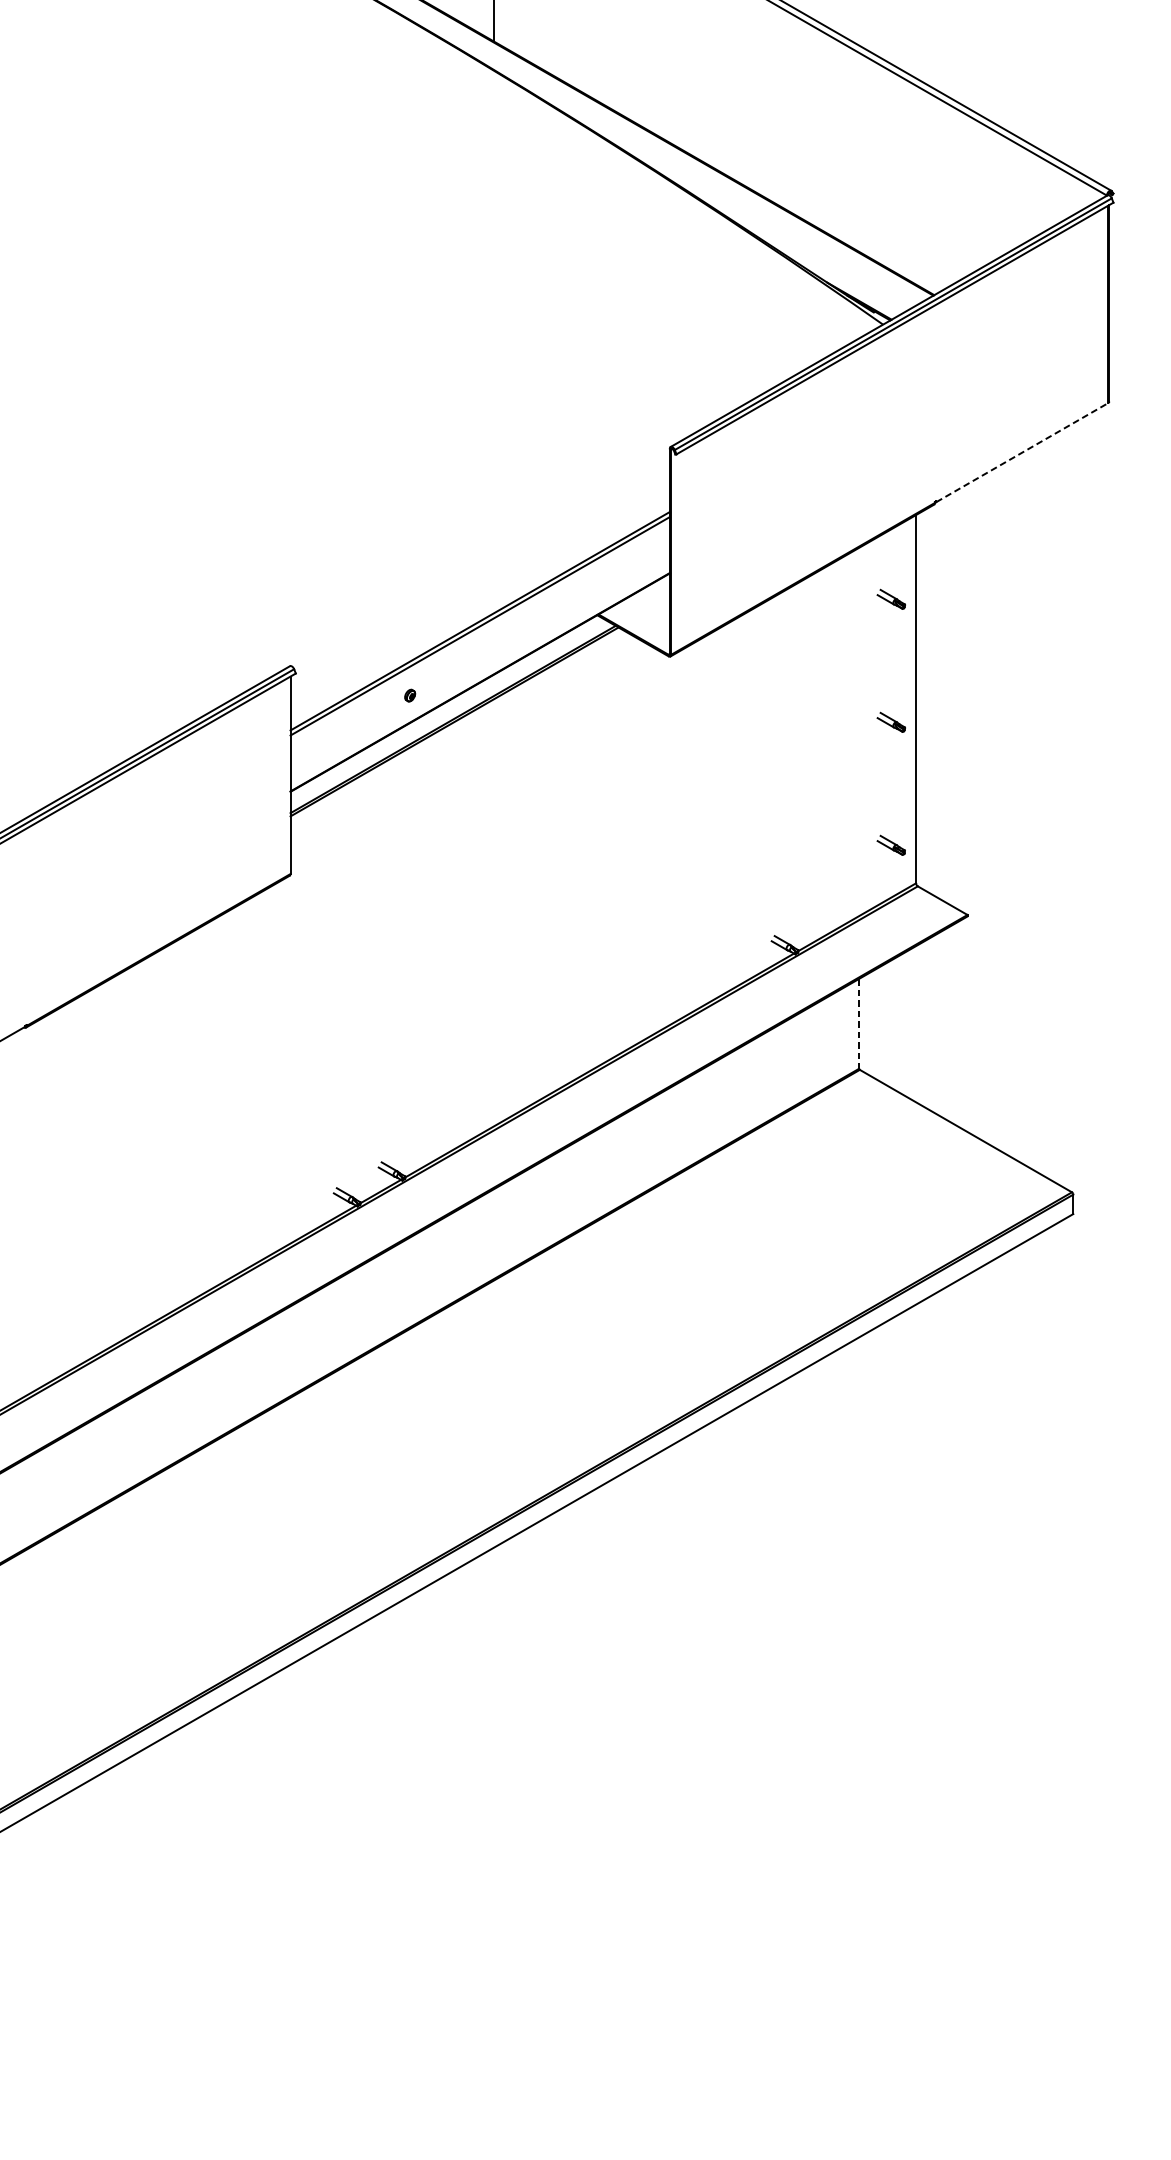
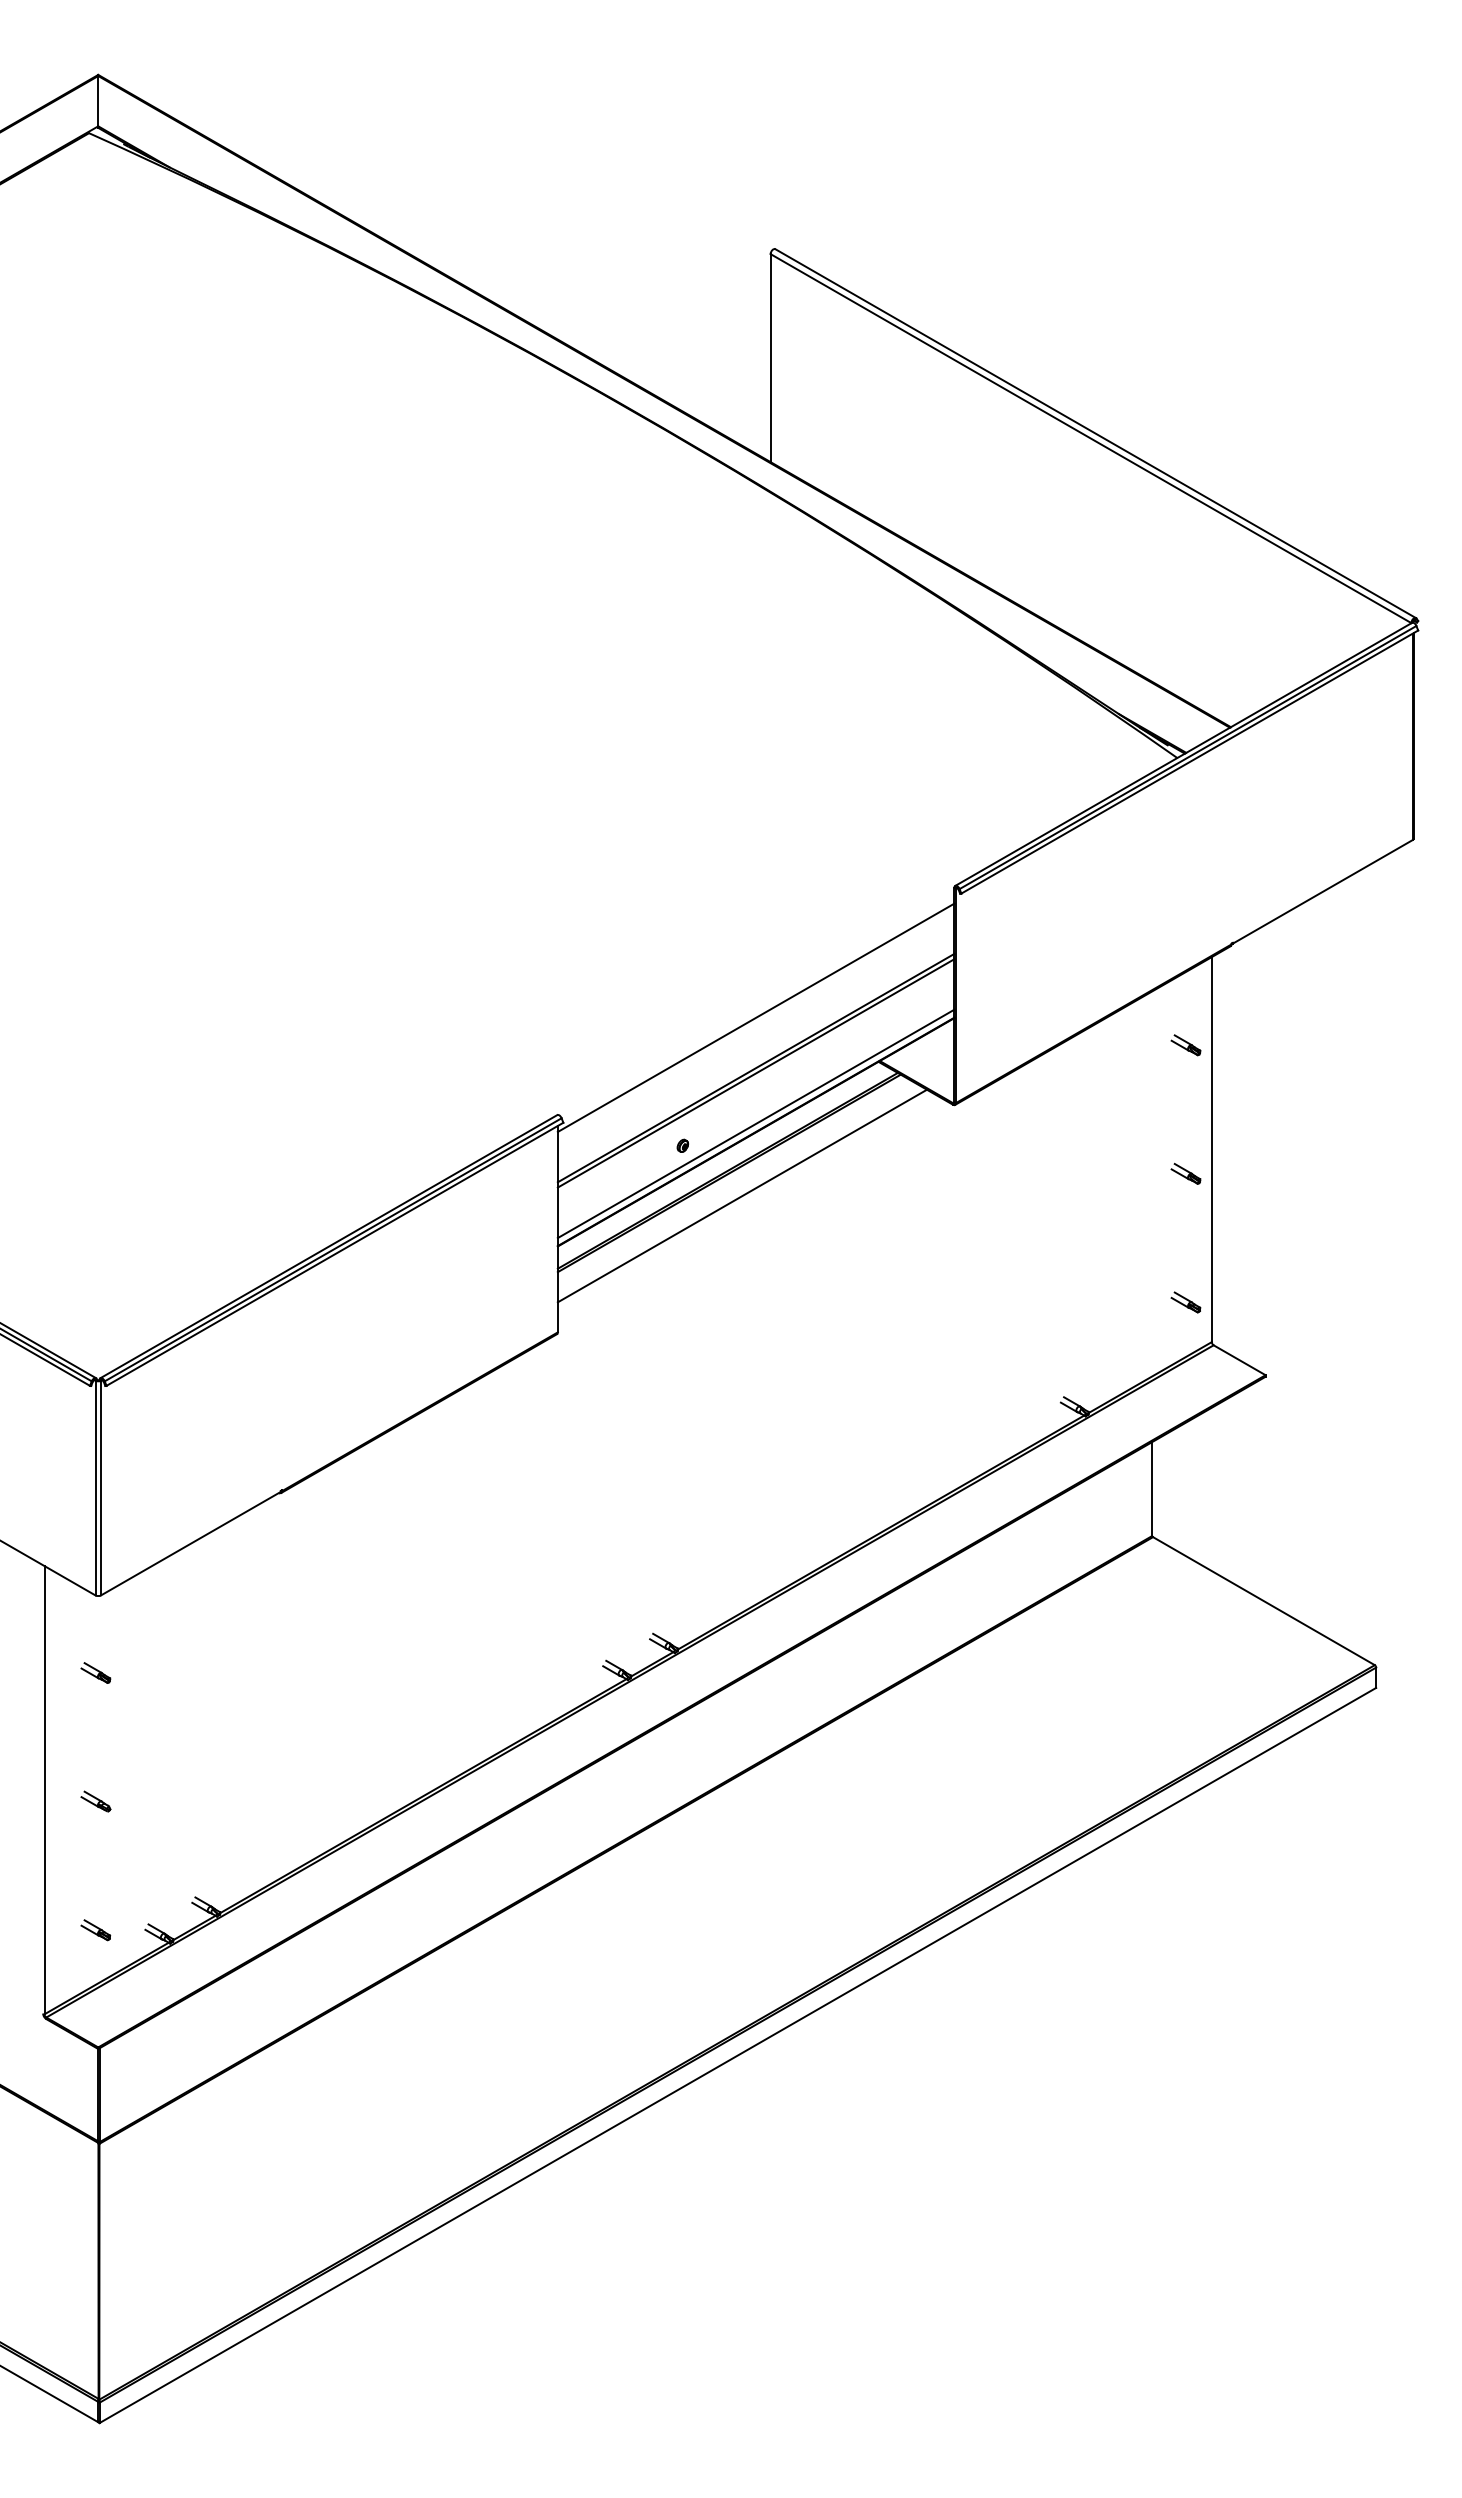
line: (1021, 452) -> (1322, 891), dashed -> solid
line: (479, 572) -> (755, 1017), added
line: (479, 674) -> (755, 1123), added
line: (467, 743) -> (742, 1195), added
line: (859, 1024) -> (1152, 1489), dashed -> solid

